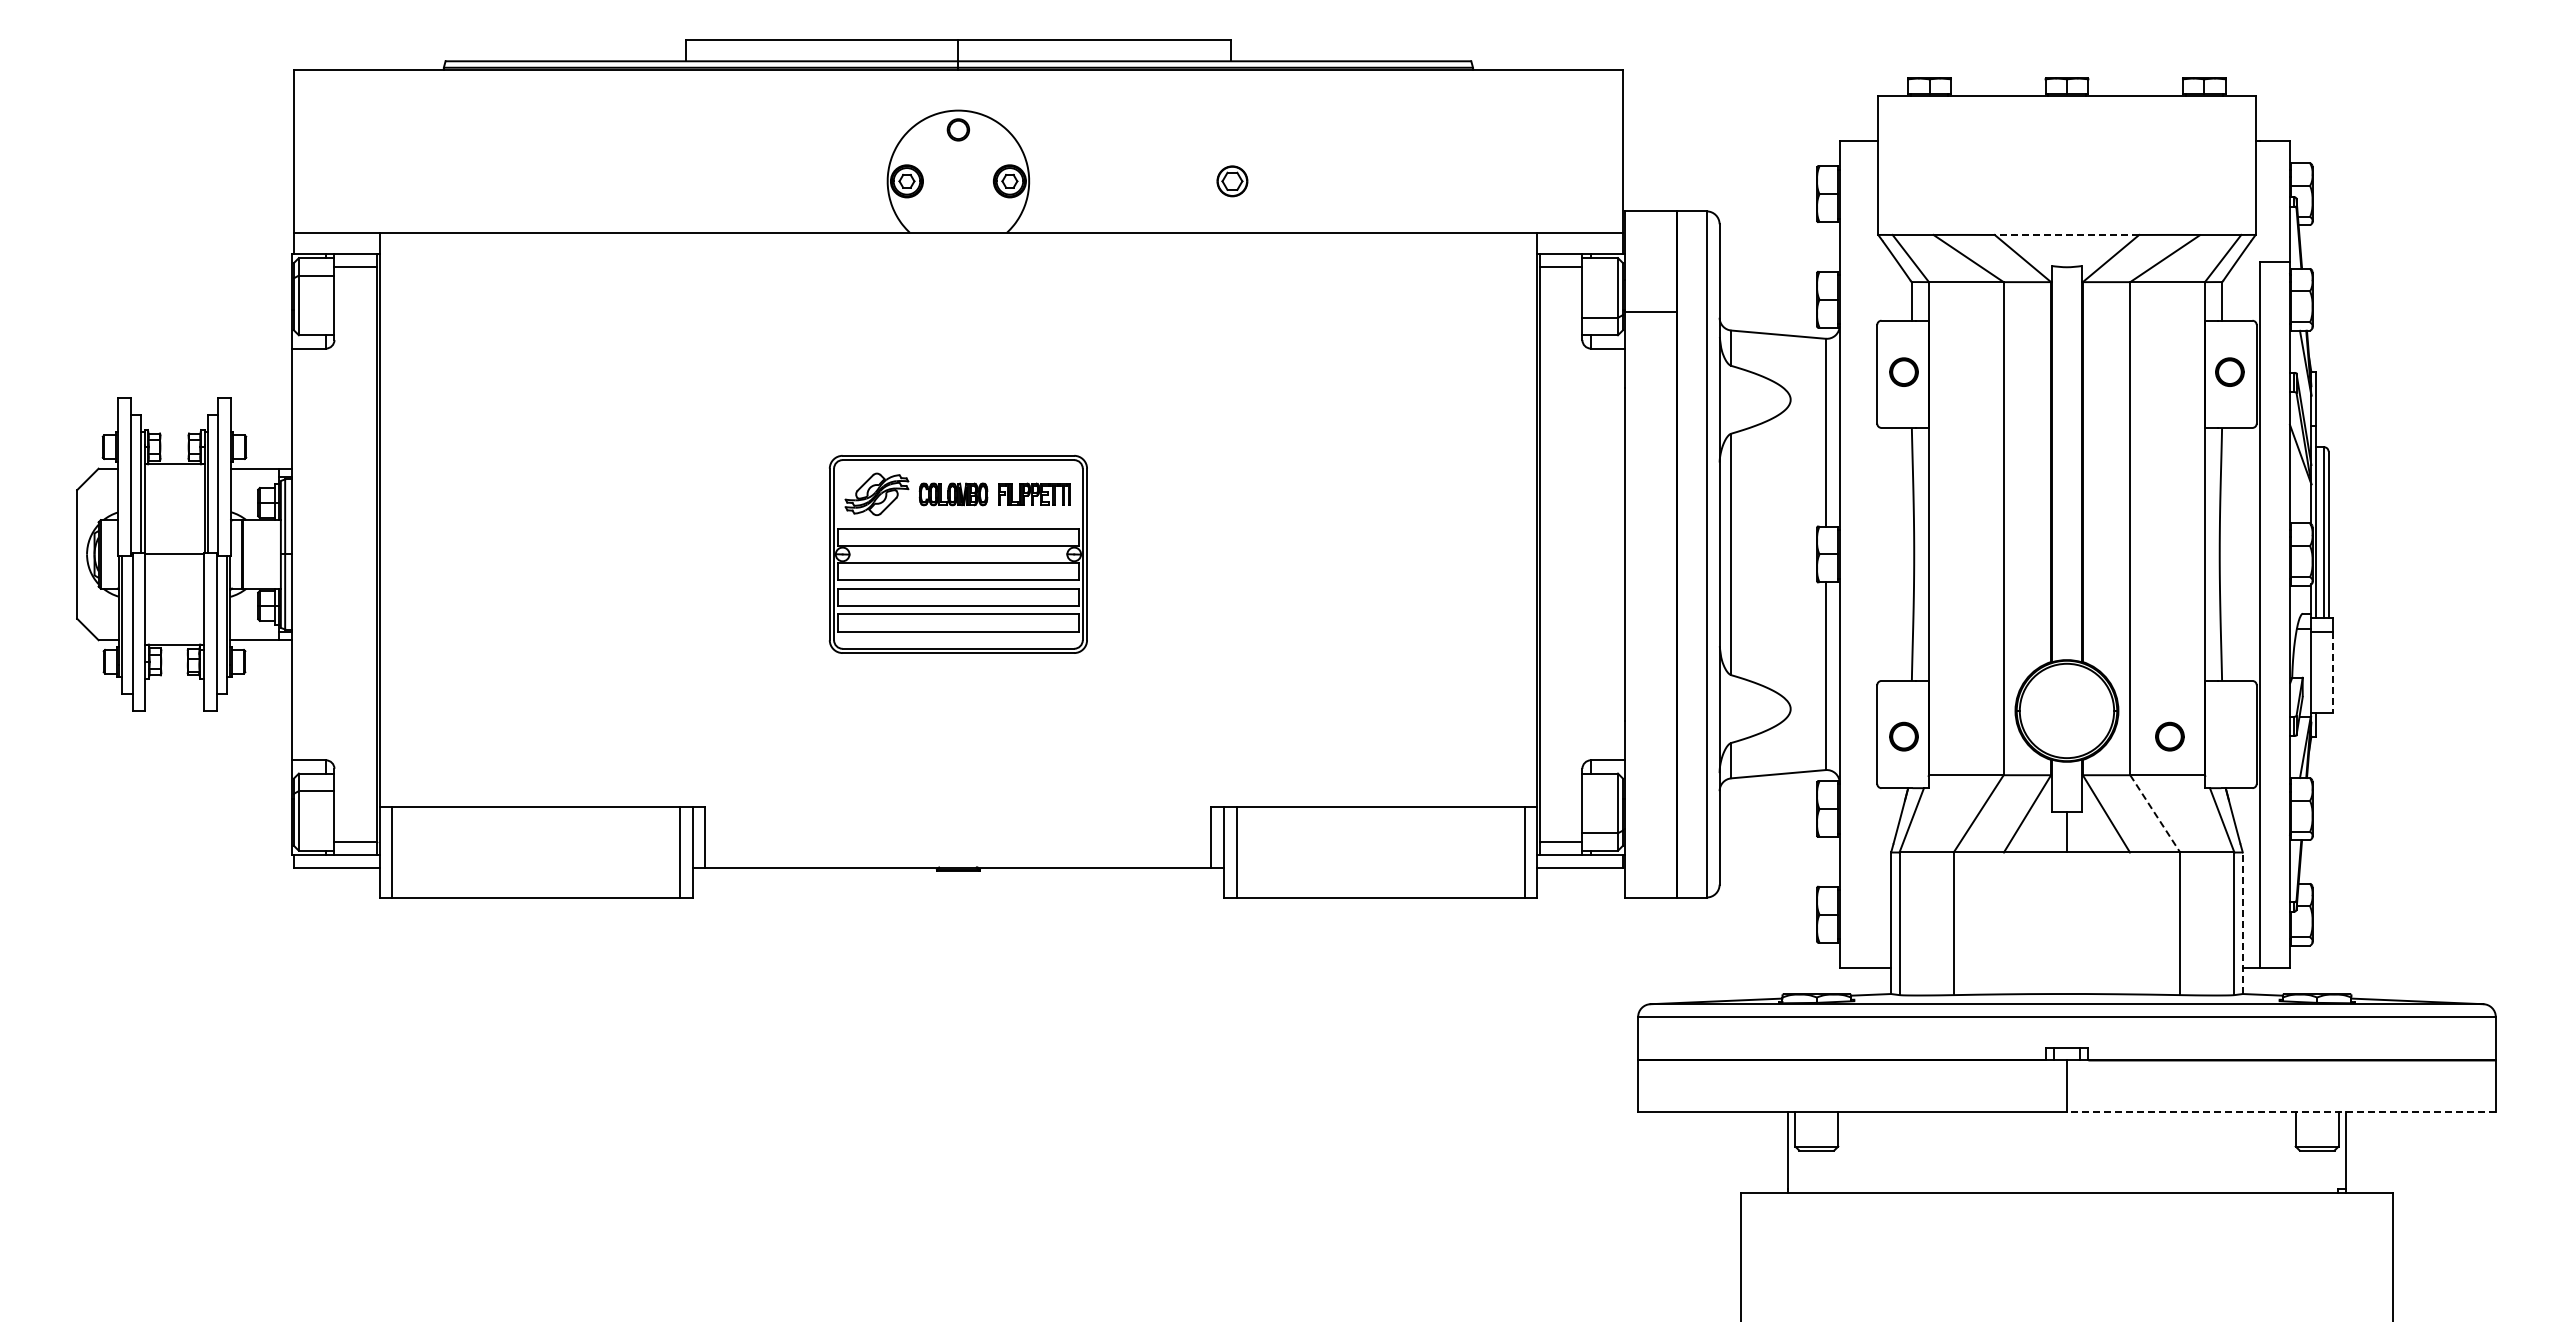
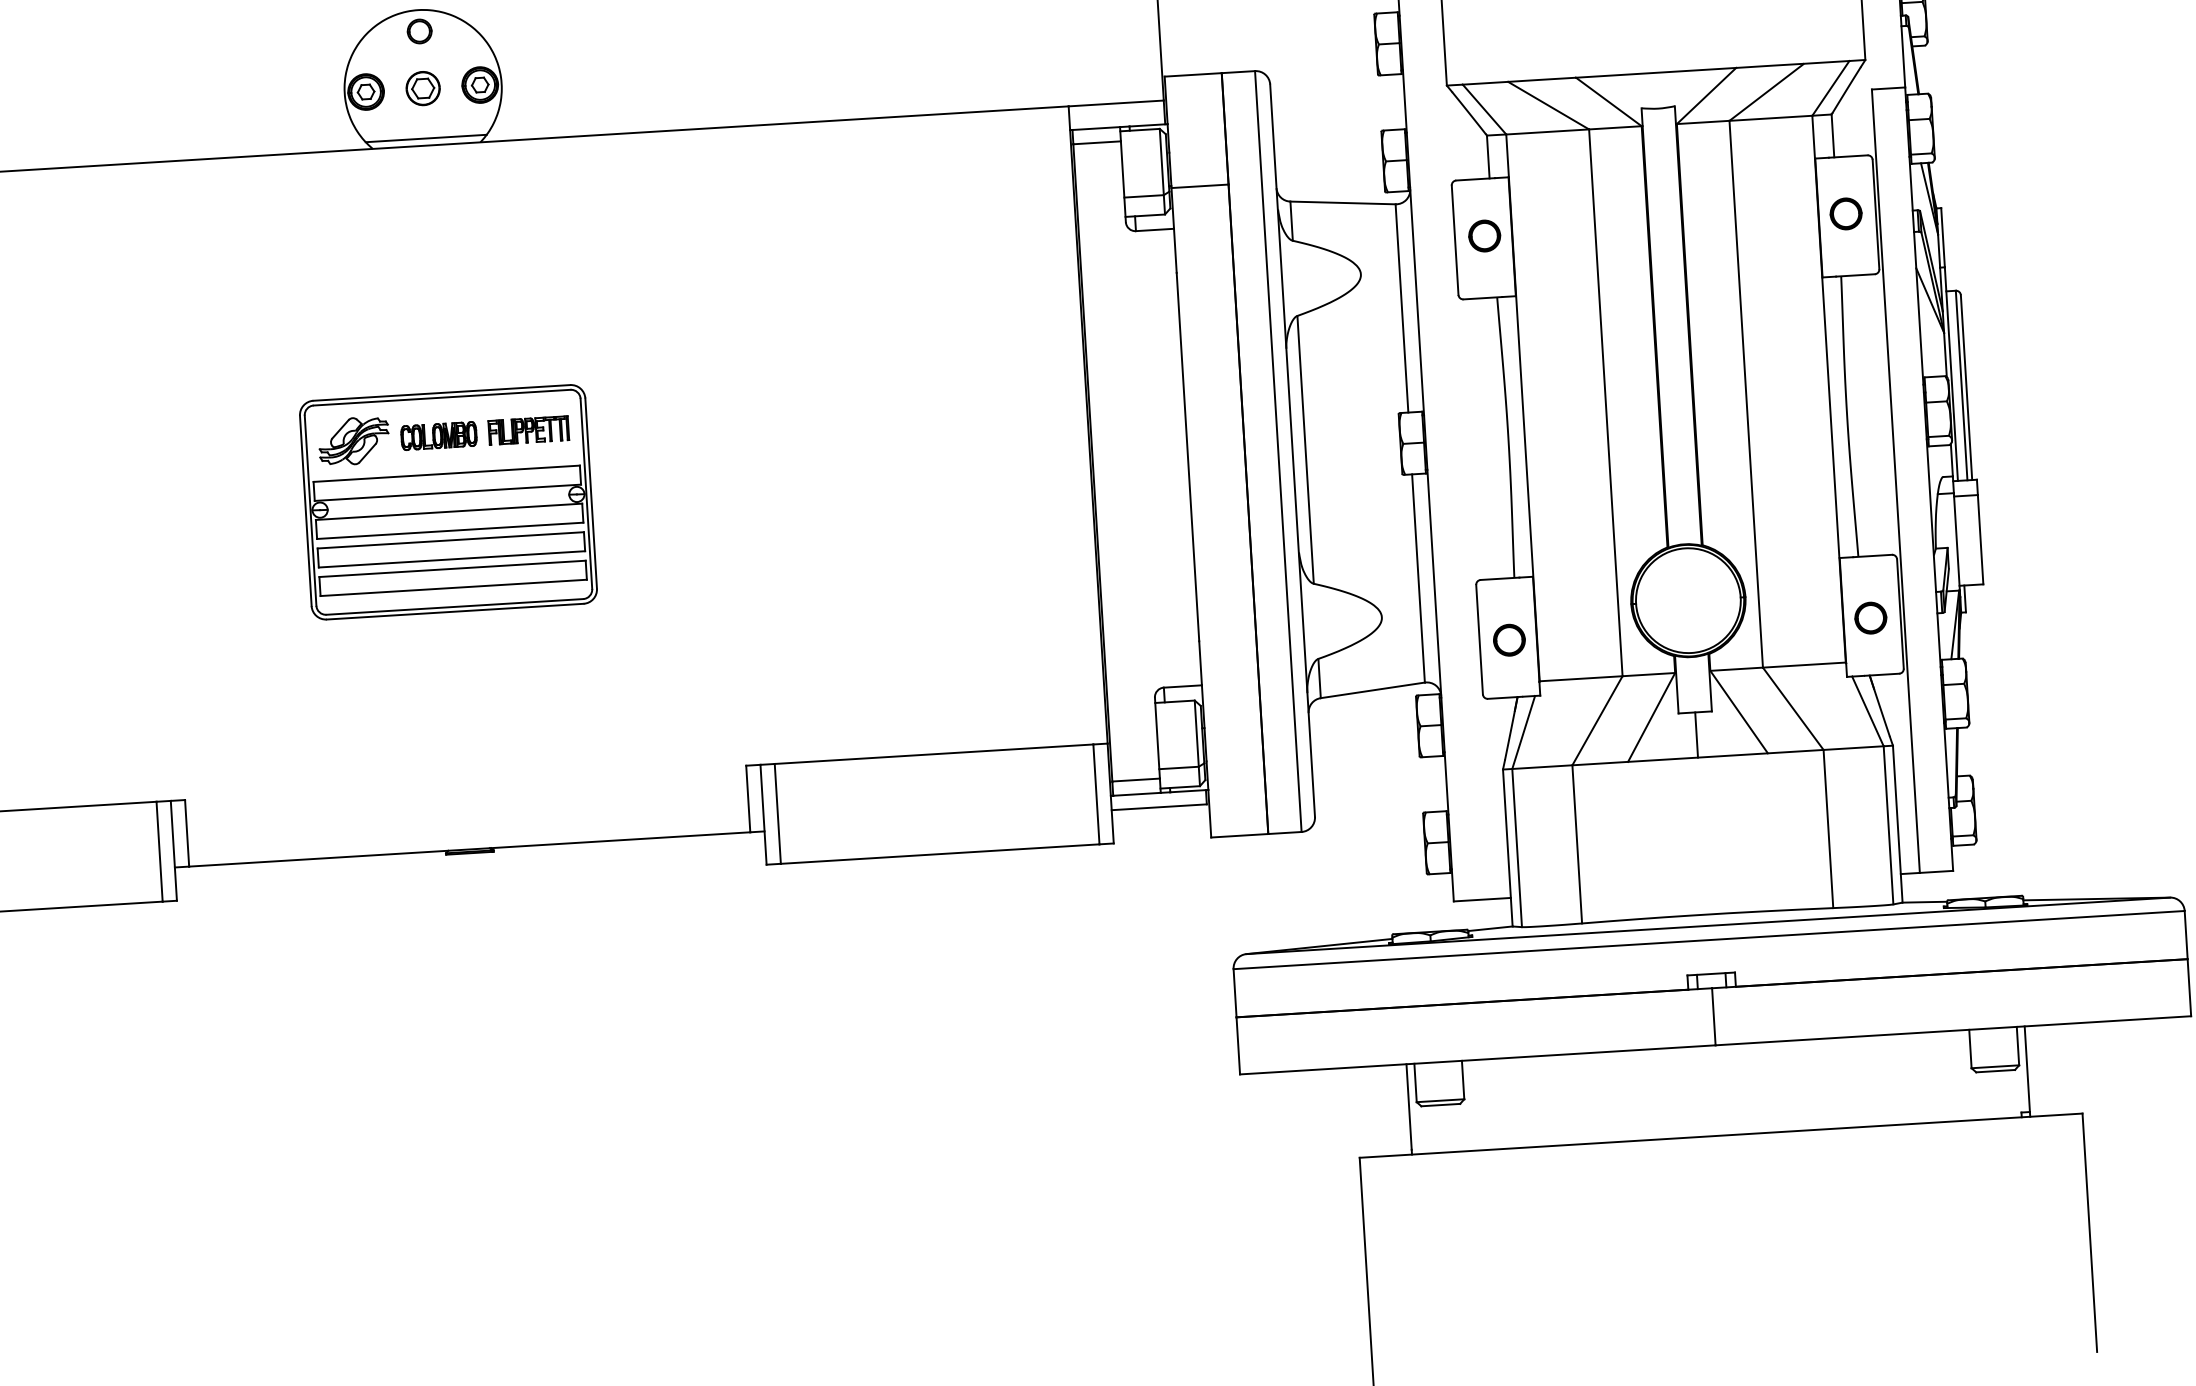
part: (1232, 181) -> (423, 88), moved
line: (958, 226) -> (426, 138), added
line: (2066, 234) -> (1655, 72), dashed -> solid
line: (2332, 672) -> (1980, 540), dashed -> solid
part: (2169, 736) -> (1870, 617), moved
line: (2155, 814) -> (1793, 709), dashed -> solid
line: (2242, 923) -> (1897, 824), dashed -> solid
line: (2280, 1111) -> (1952, 1030), dashed -> solid

